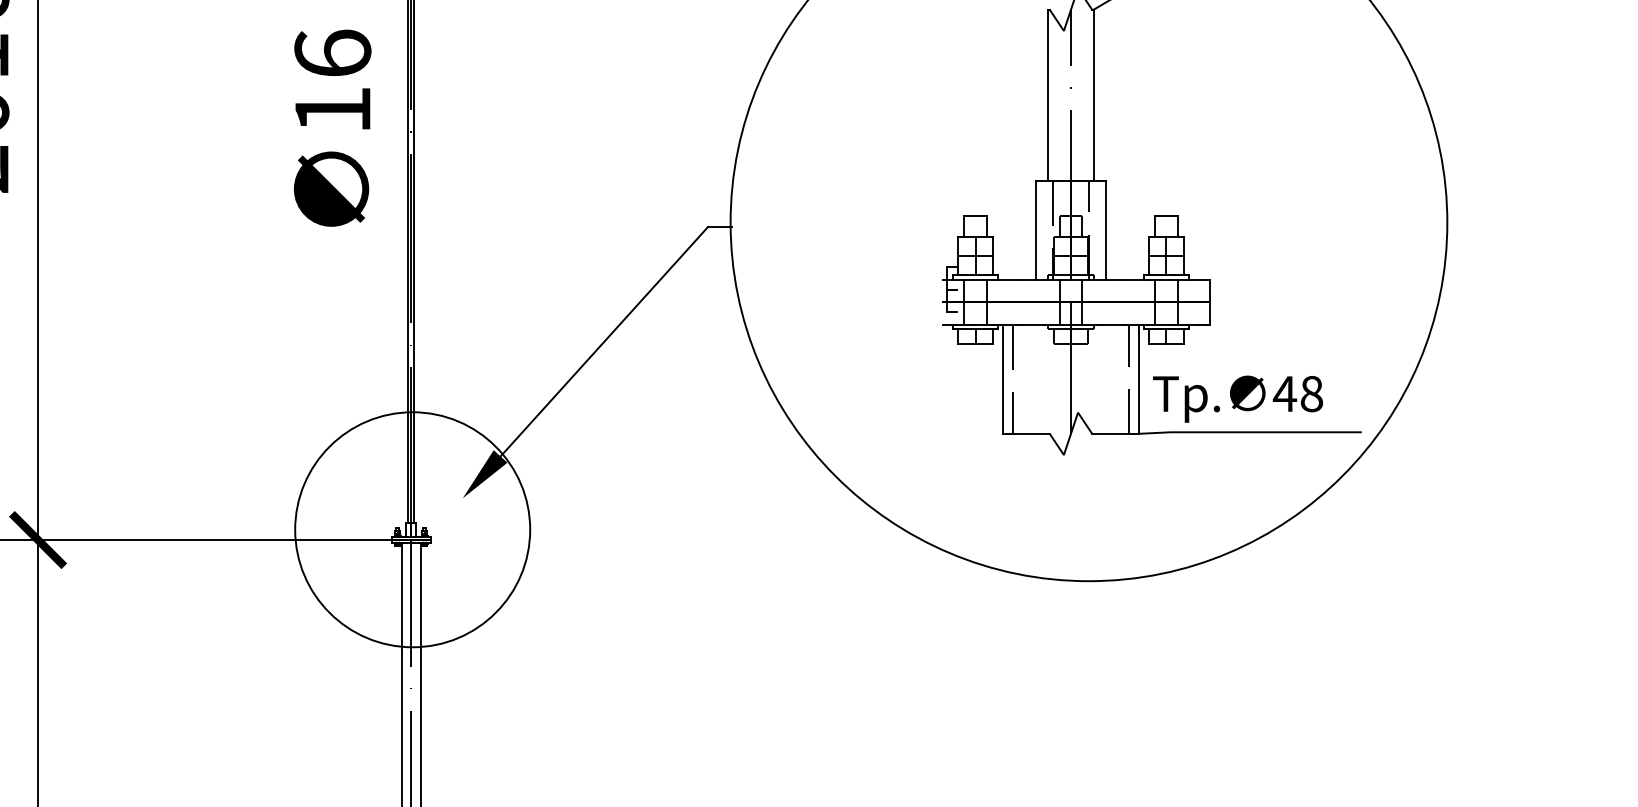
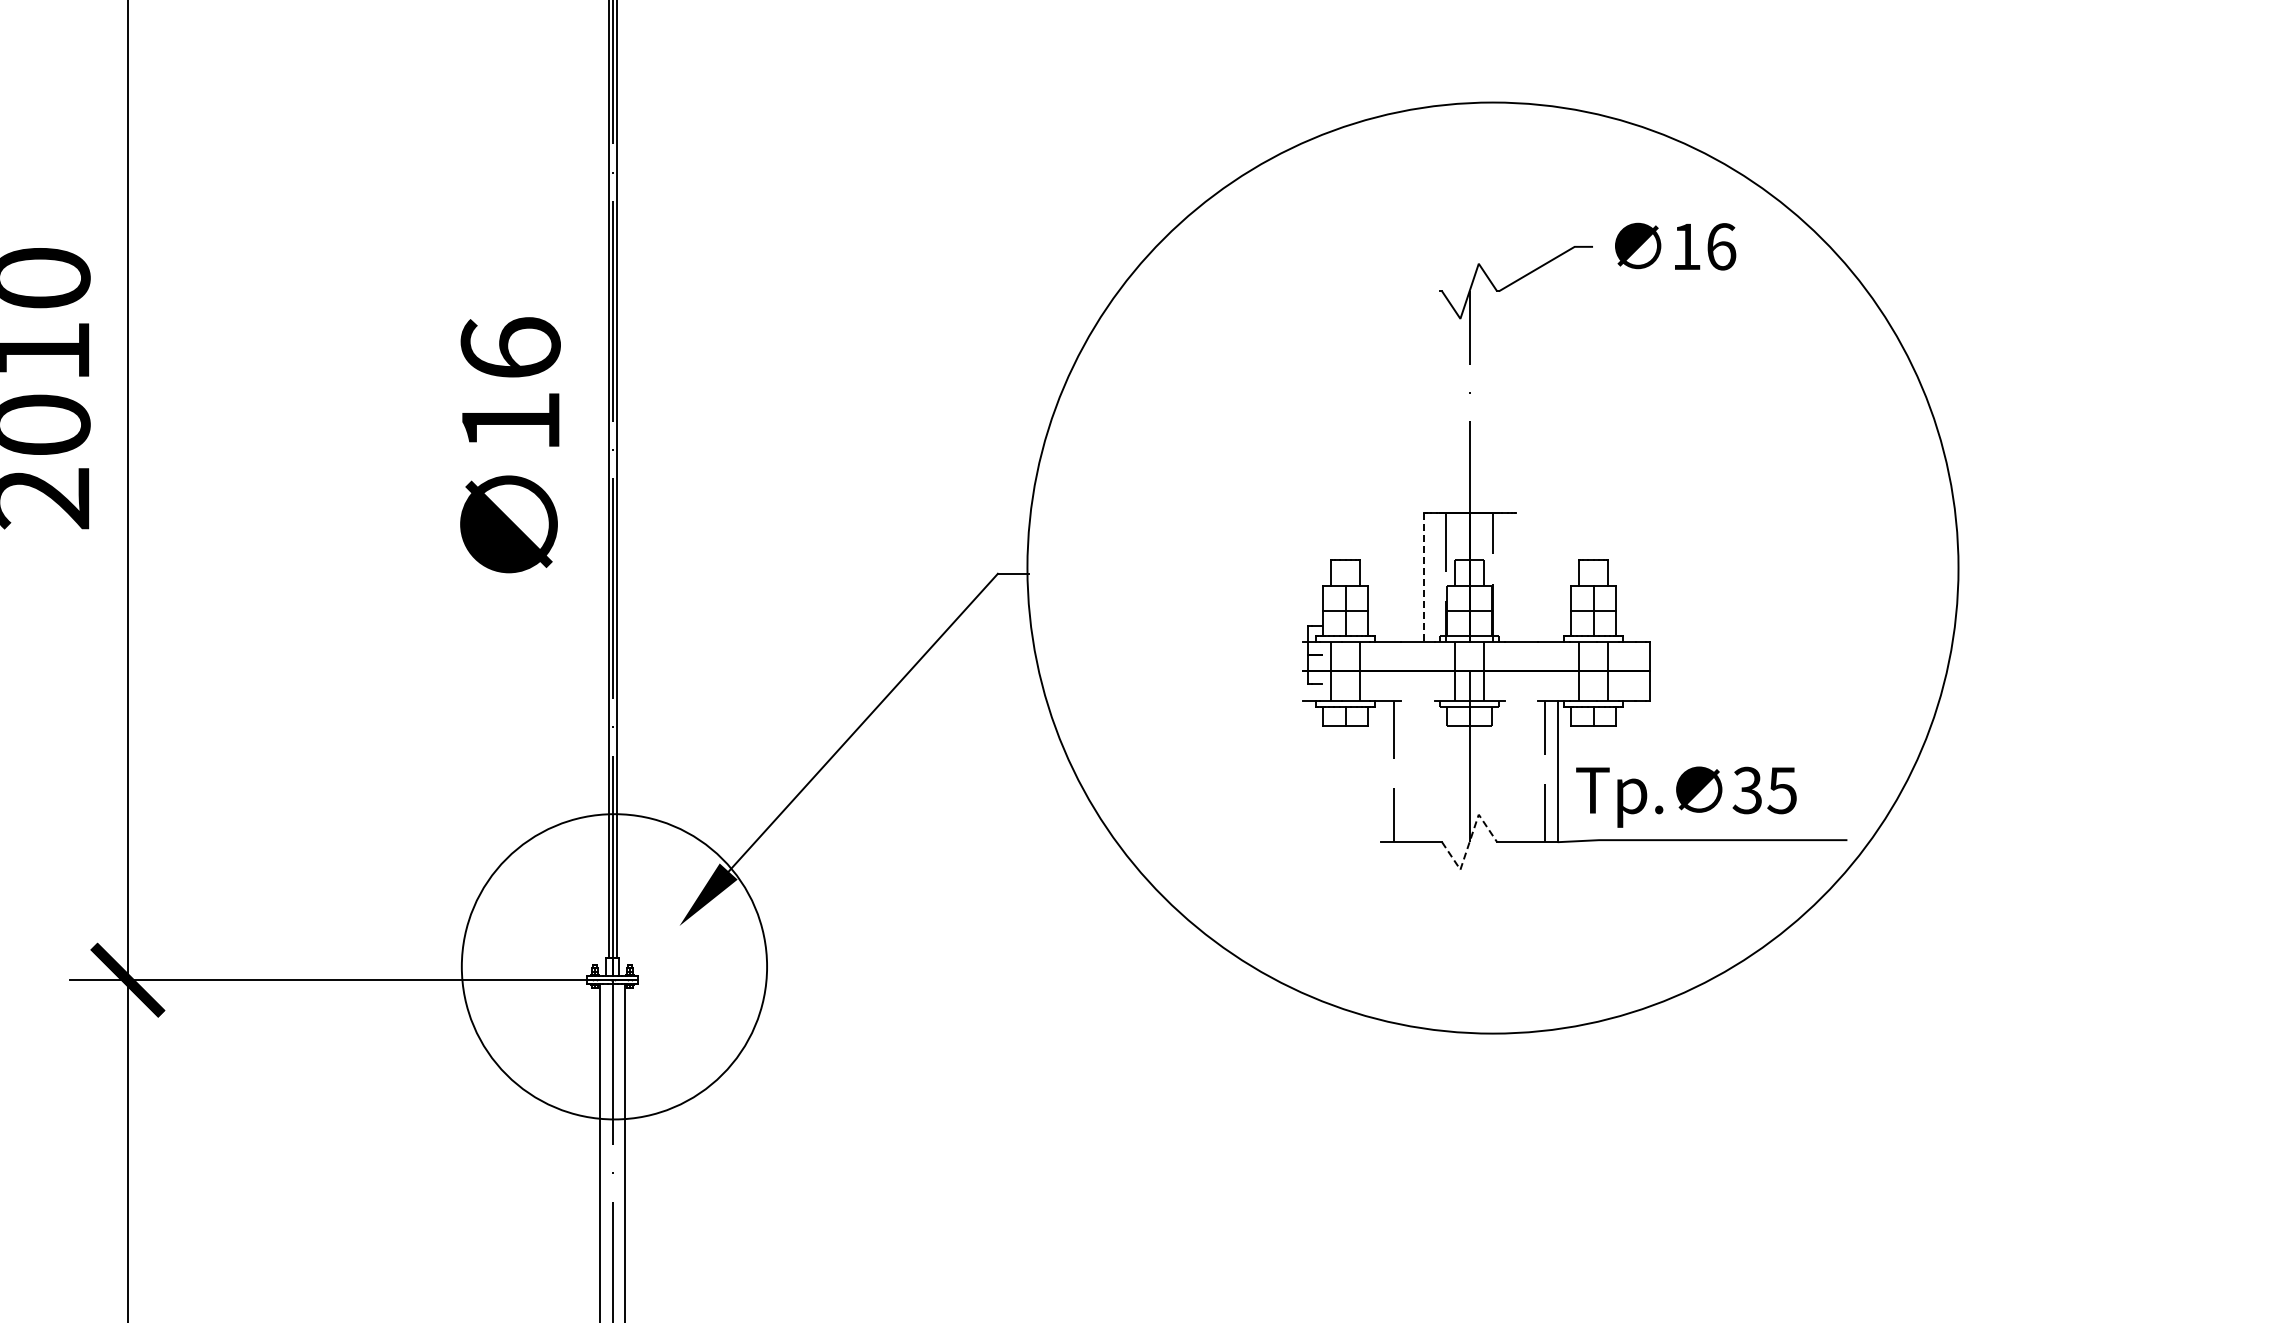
line: (1048, 95) -> (1440, 402), removed
line: (1093, 95) -> (1498, 402), removed
line: (1035, 230) -> (1423, 578), solid -> dashed
line: (1106, 230) -> (1515, 577), removed
line: (1030, 324) -> (1417, 700), removed
line: (1110, 324) -> (1521, 700), removed
line: (1003, 379) -> (1381, 771), removed
text: (1297, 394) -> (1764, 790), 48 -> 35
line: (1070, 433) -> (1469, 841), solid -> dashed

